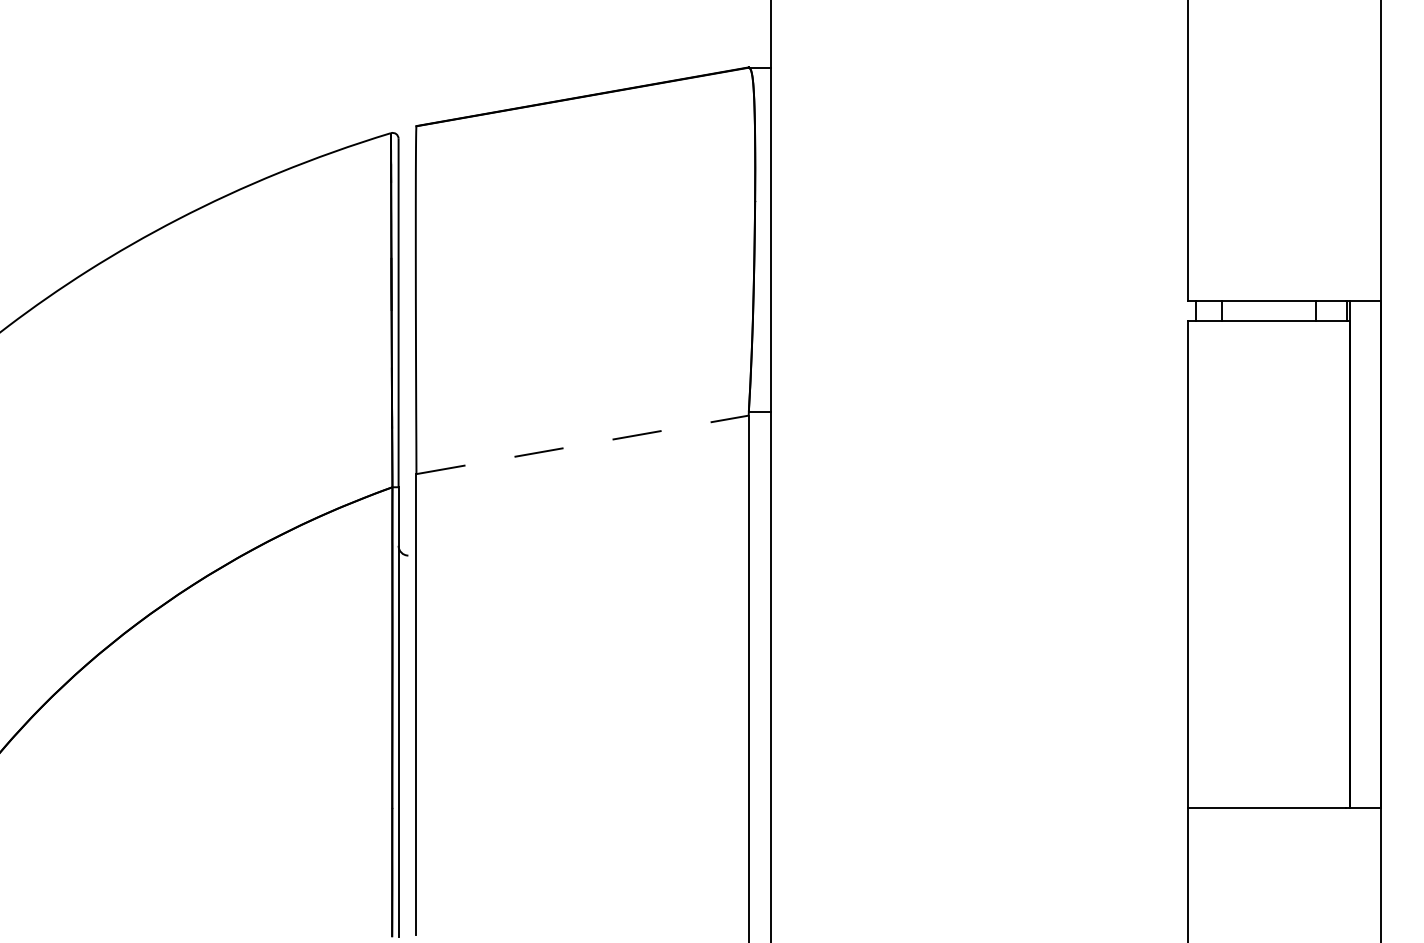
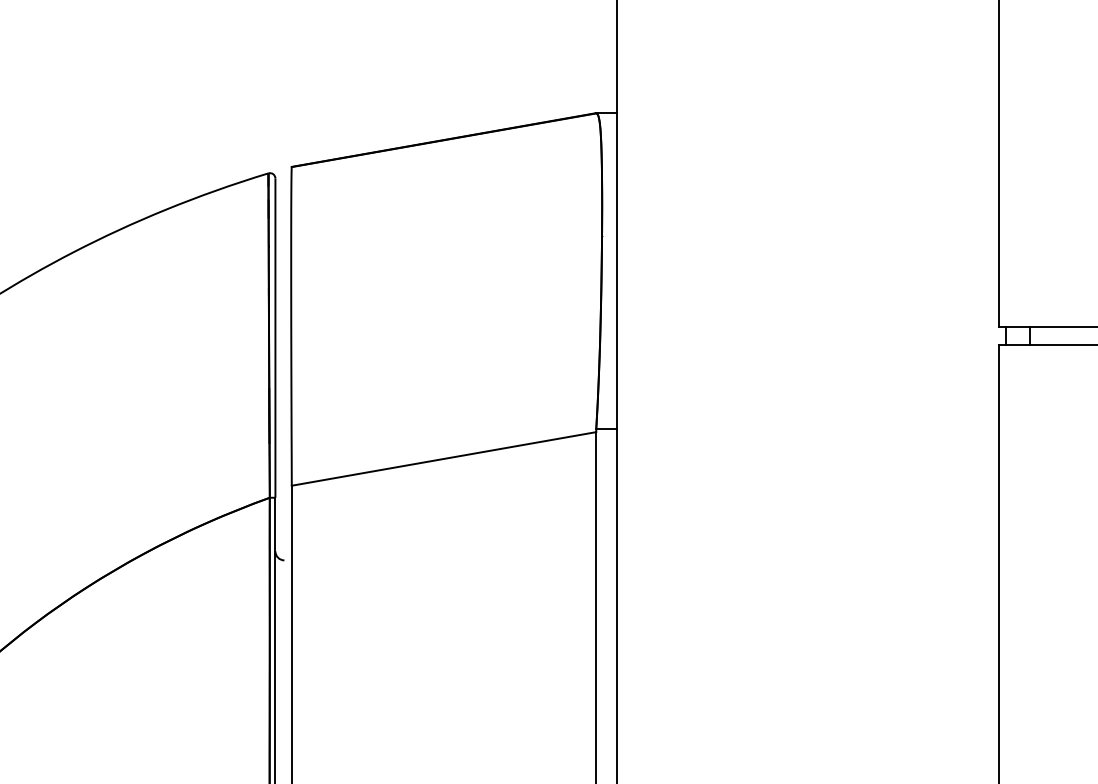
line: (582, 444) -> (443, 458), dashed -> solid

